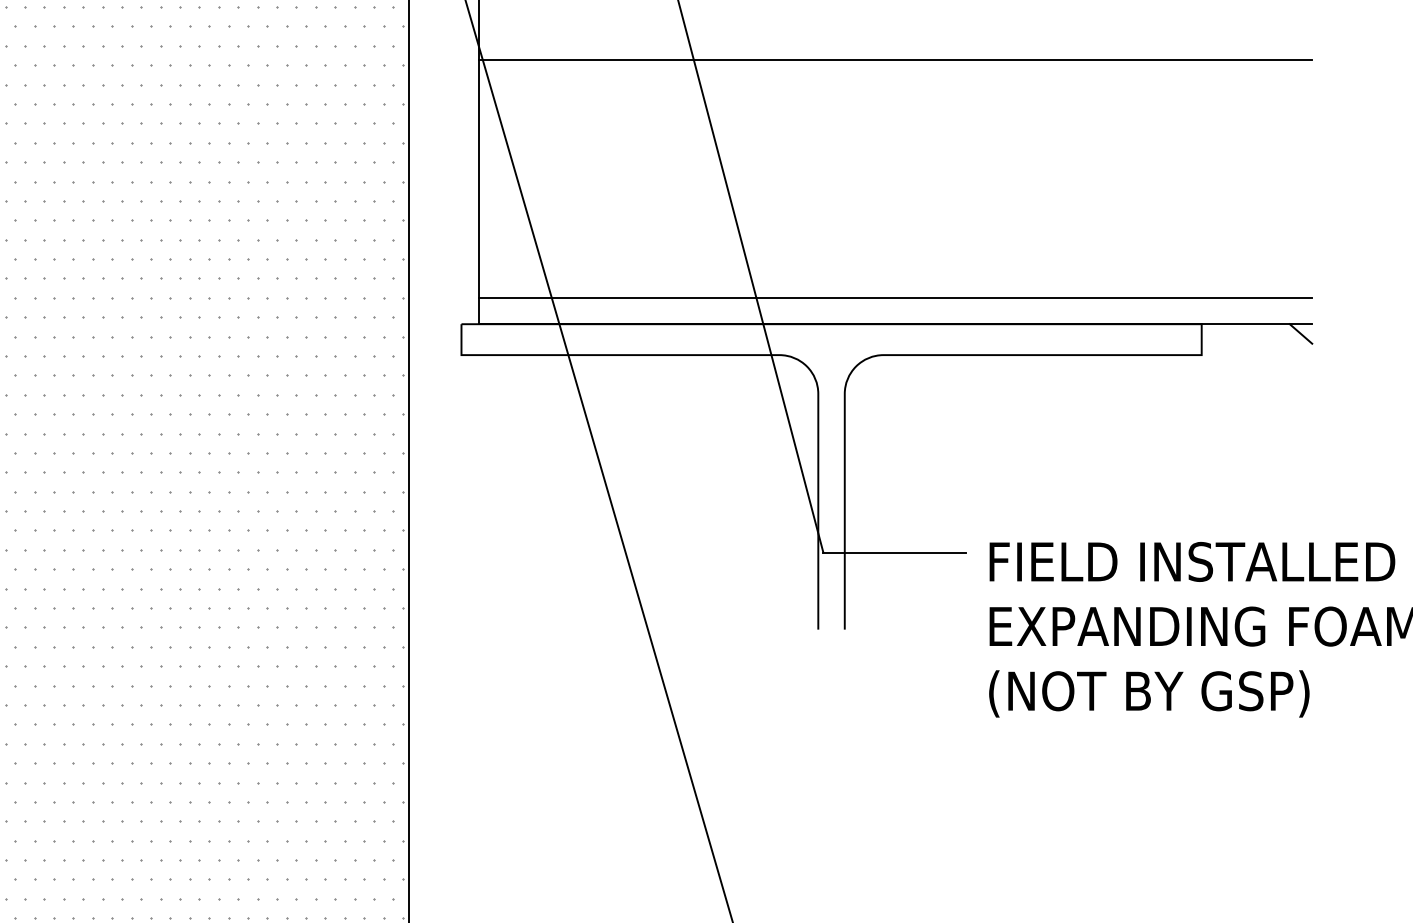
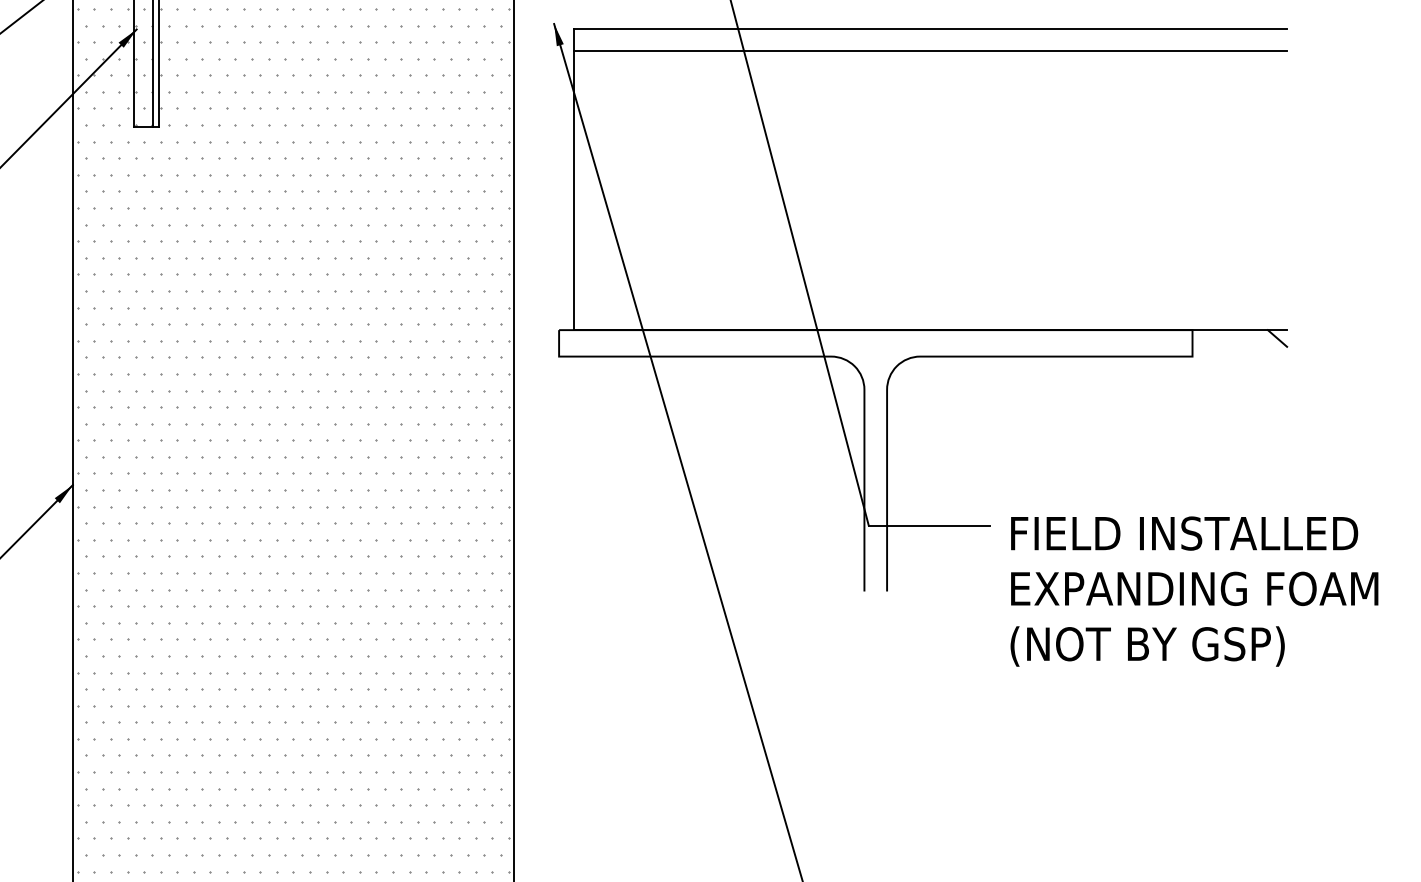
line: (895, 59) -> (930, 103), removed
line: (895, 297) -> (930, 307), removed

